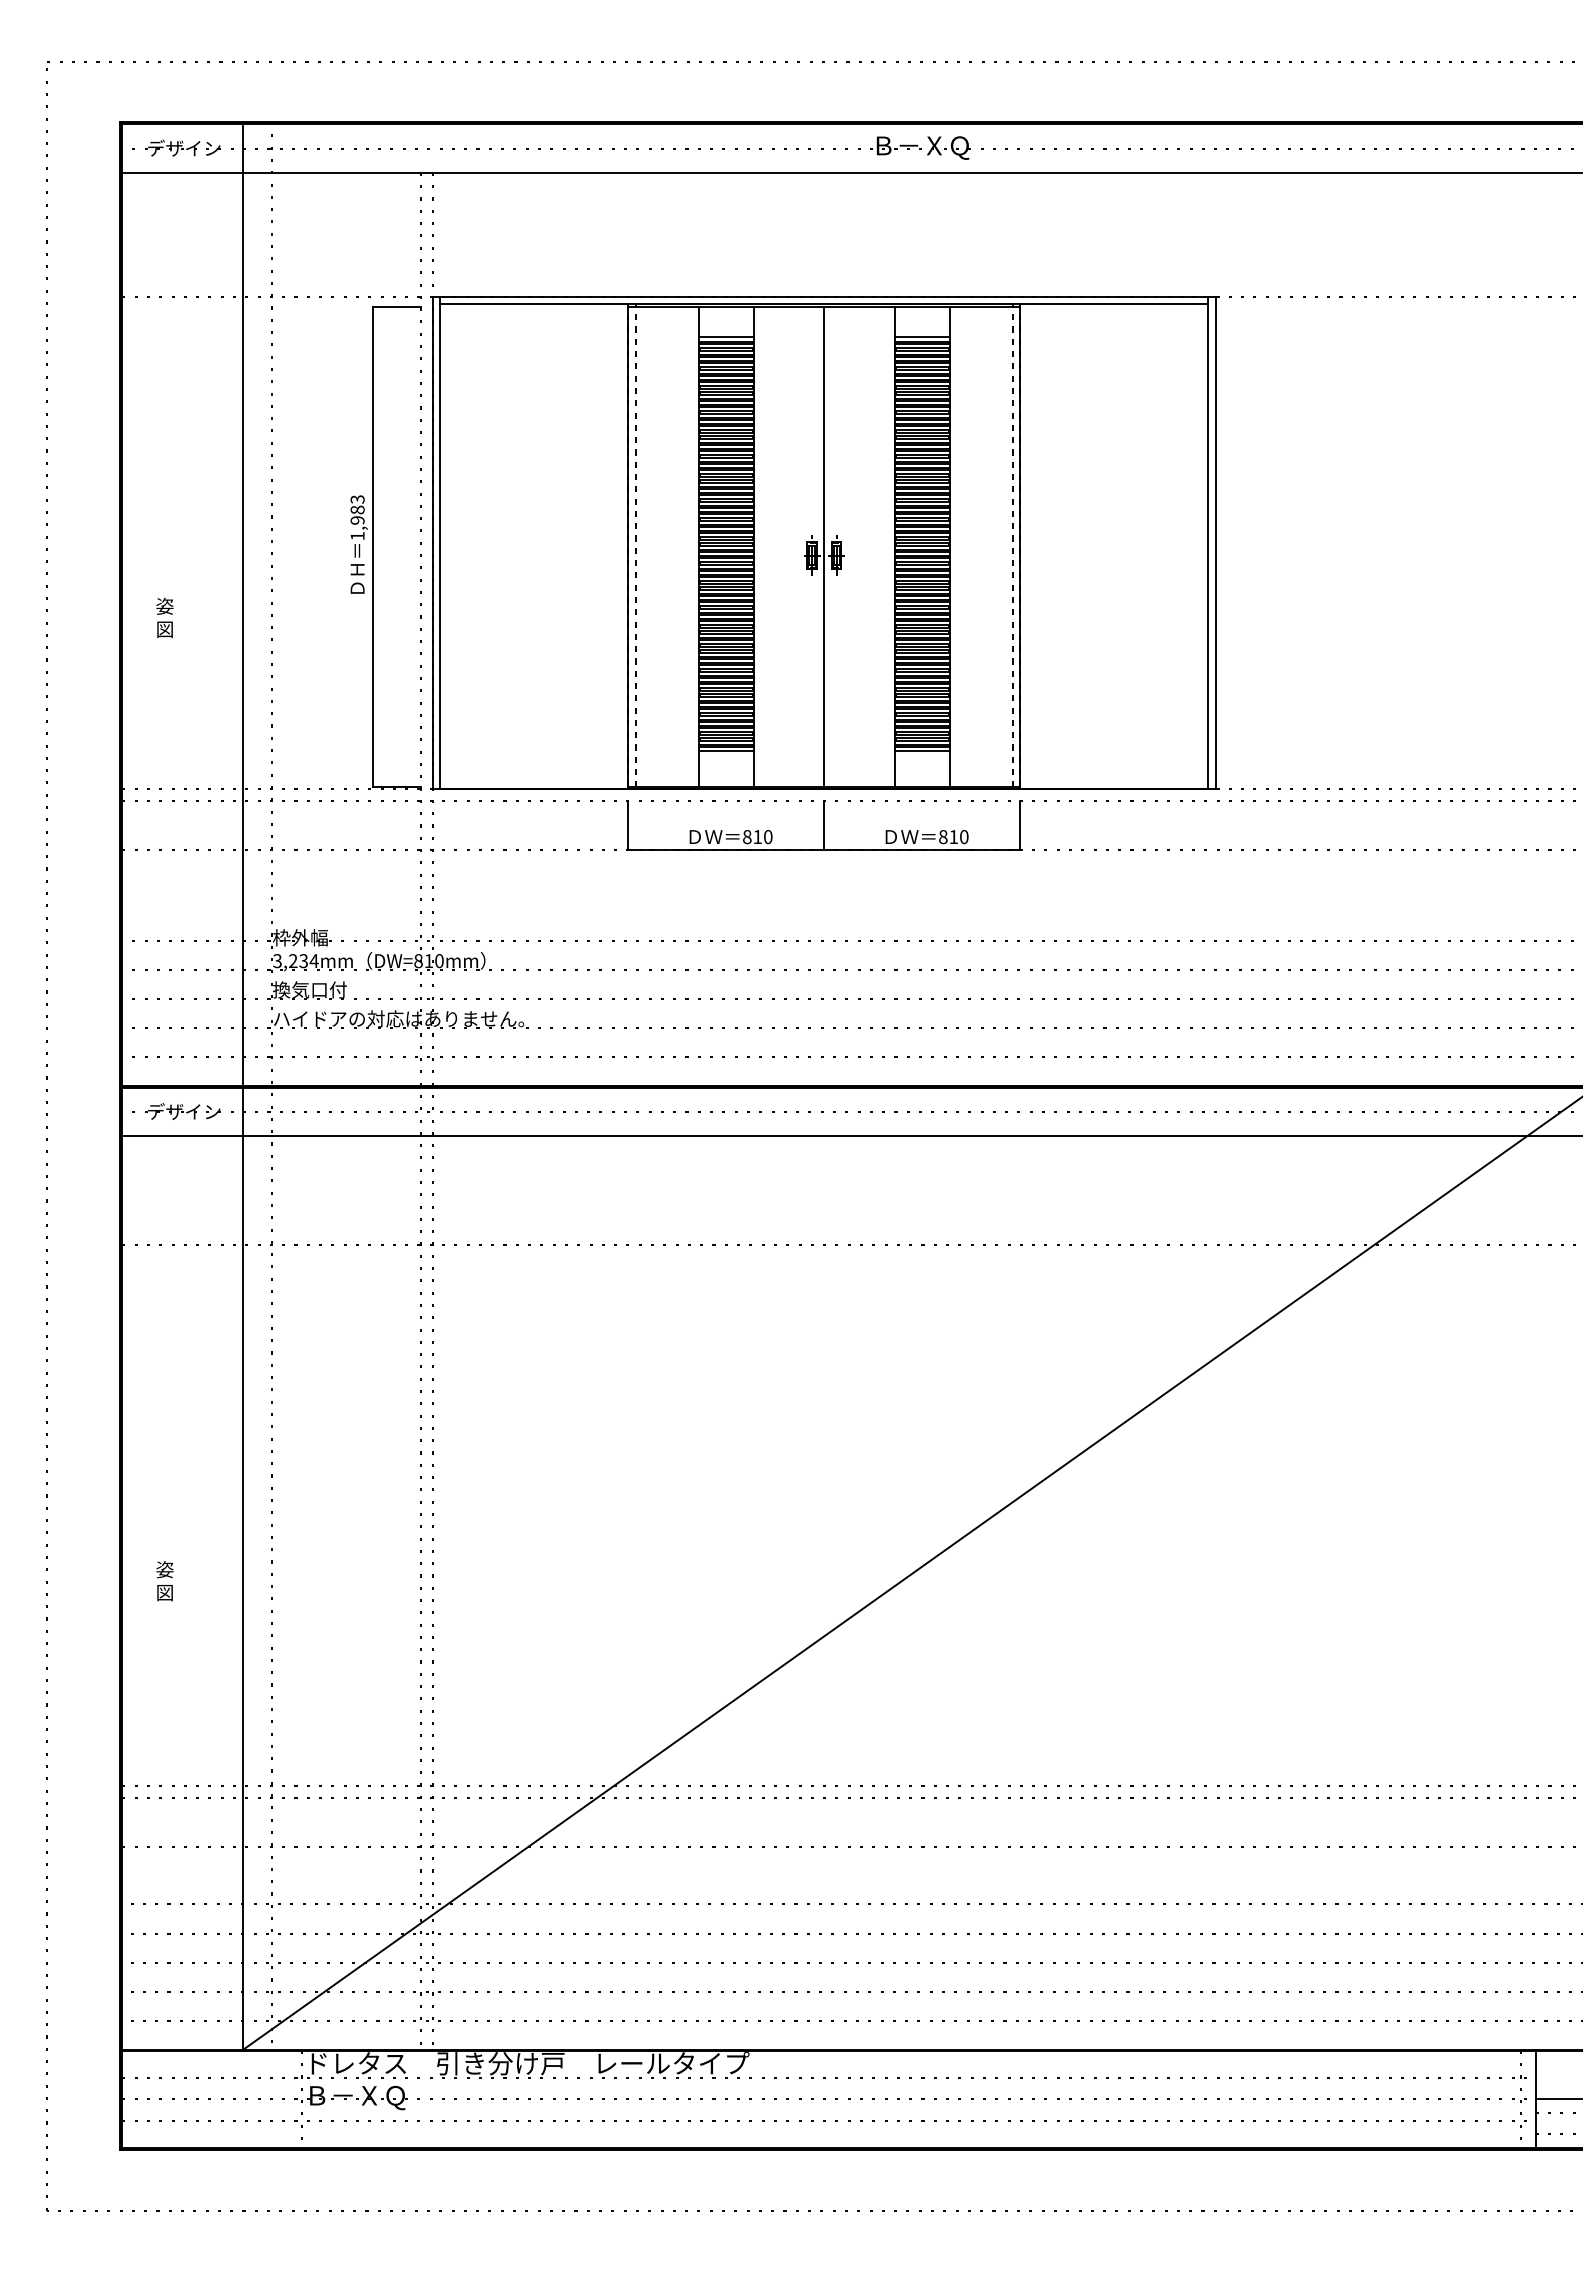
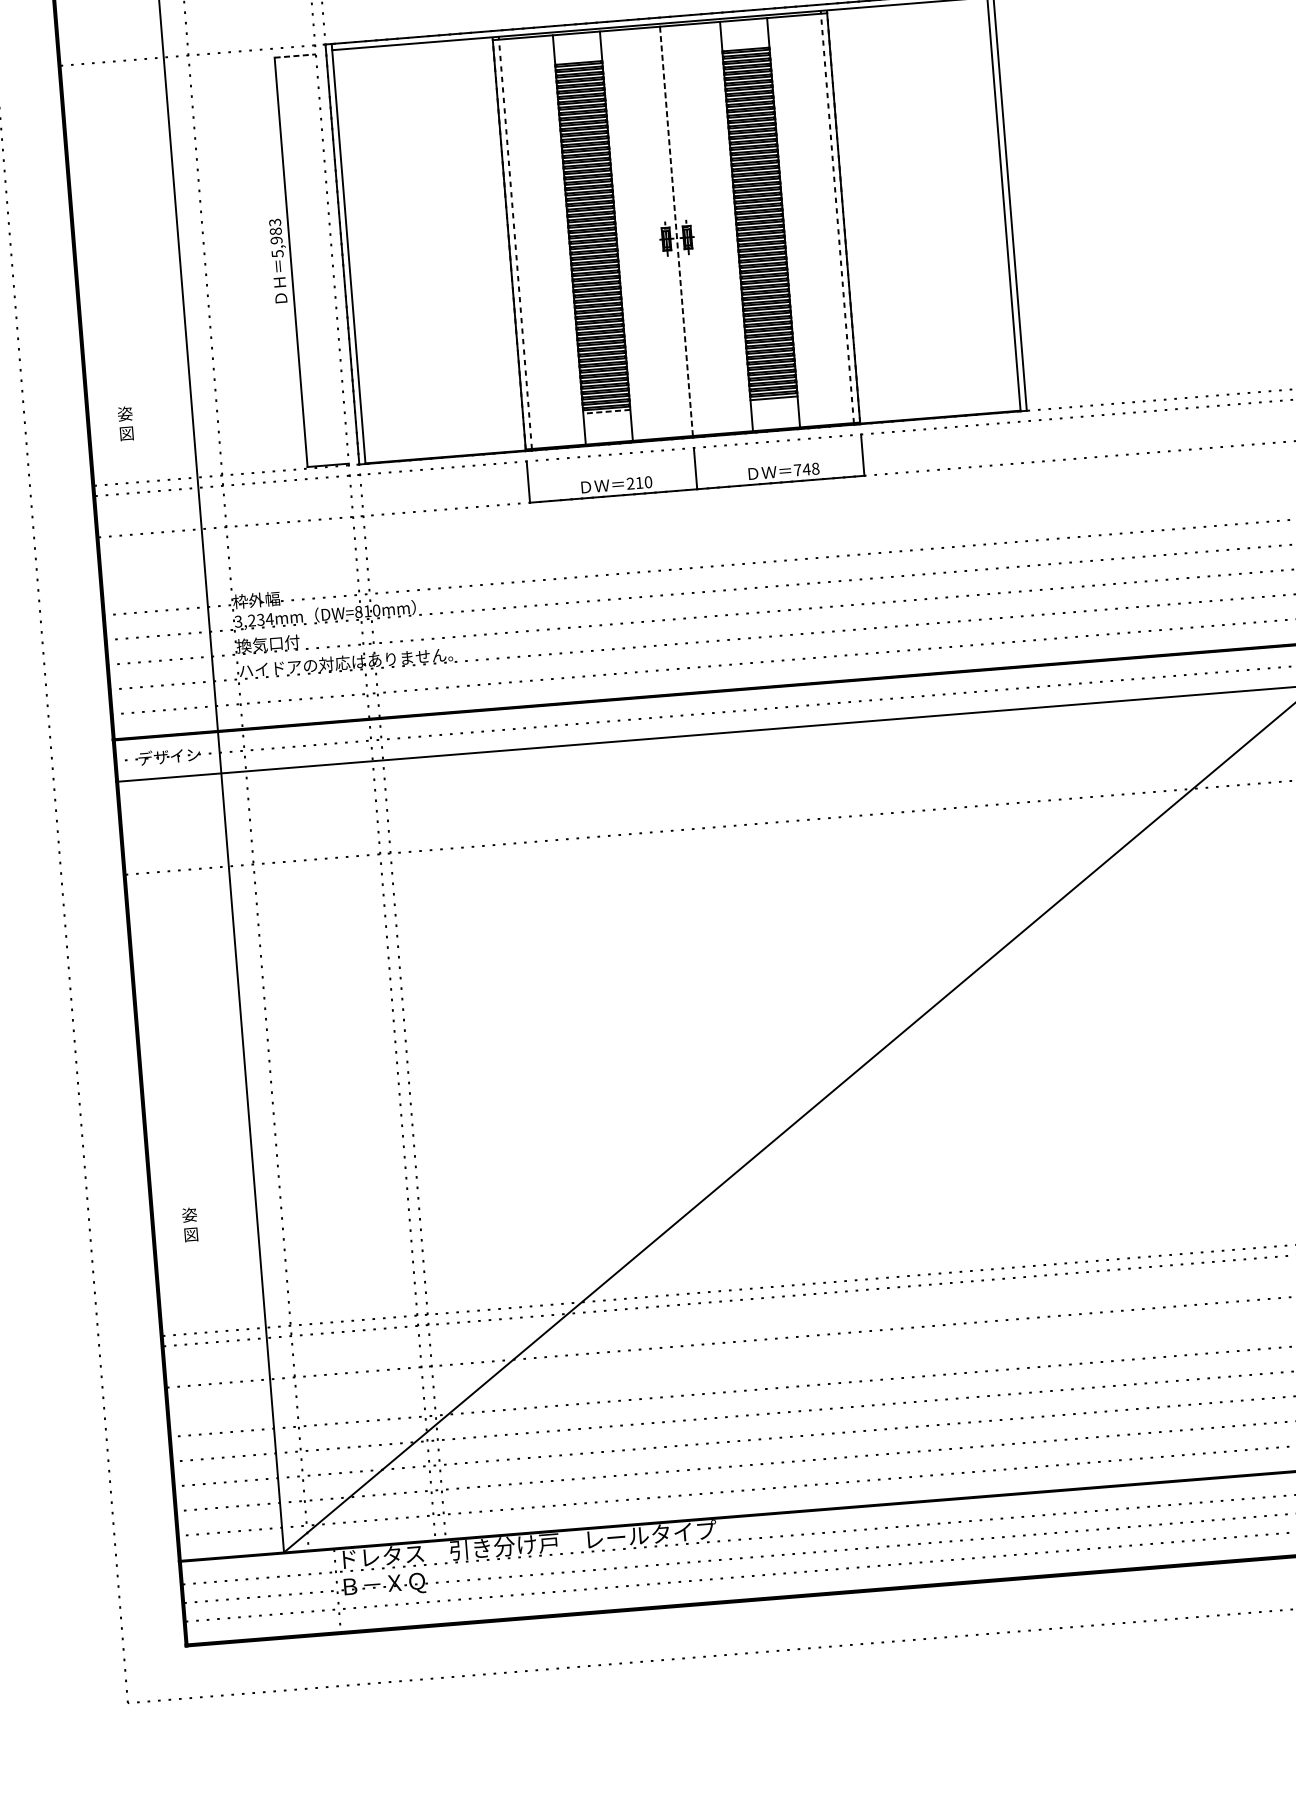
line: (397, 307) -> (295, 56), solid -> dashed
line: (725, 337) -> (577, 59), removed
line: (921, 337) -> (744, 45), removed
text: (357, 536) -> (277, 254), 1,983 -> 5,983
line: (824, 547) -> (676, 231), solid -> dashed
text: (164, 617) -> (125, 423), moved
line: (726, 751) -> (607, 412), solid -> dashed
text: (747, 837) -> (630, 484), 810 -> 210
text: (953, 837) -> (806, 469), 810 -> 748
text: (164, 1581) -> (190, 1225), moved

